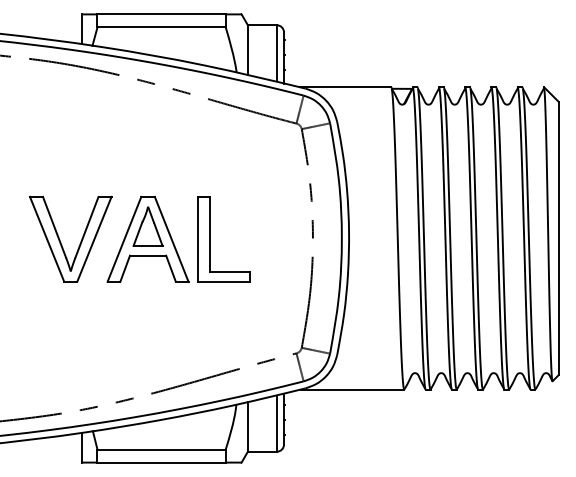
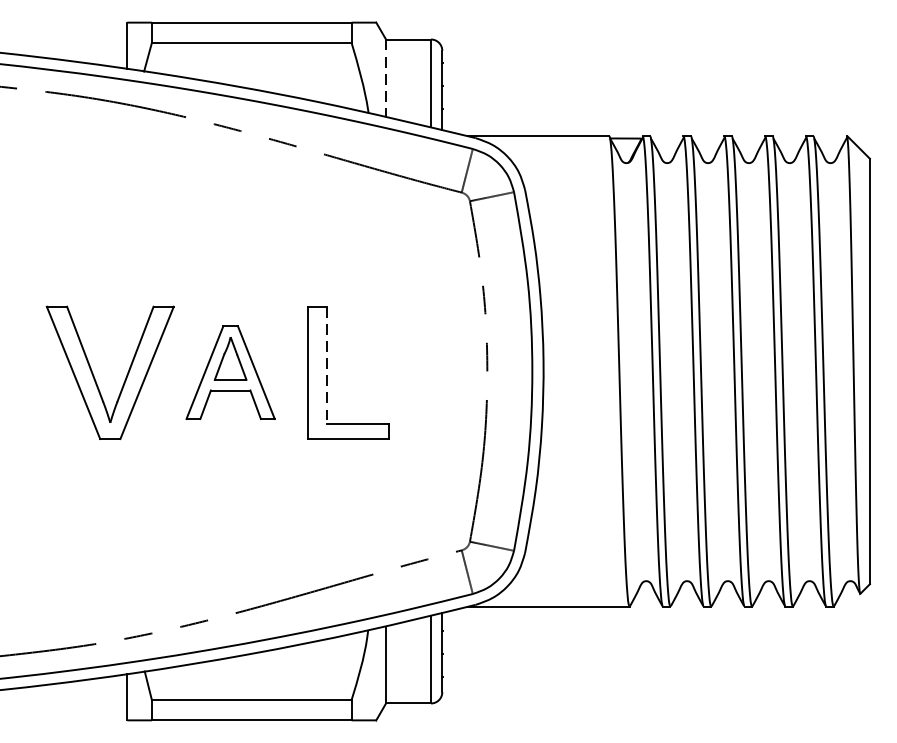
line: (247, 50) -> (385, 78), solid -> dashed
line: (209, 234) -> (326, 365), solid -> dashed
part: (147, 238) -> (229, 371), size x0.7

